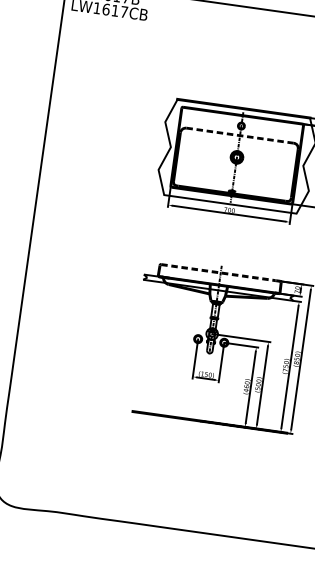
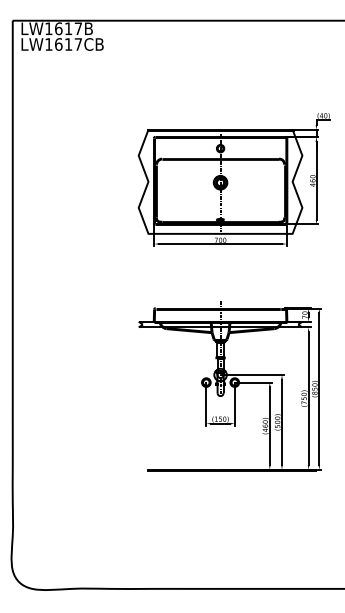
line: (240, 136) -> (221, 159), dashed -> solid
line: (218, 272) -> (218, 308), dashed -> solid

